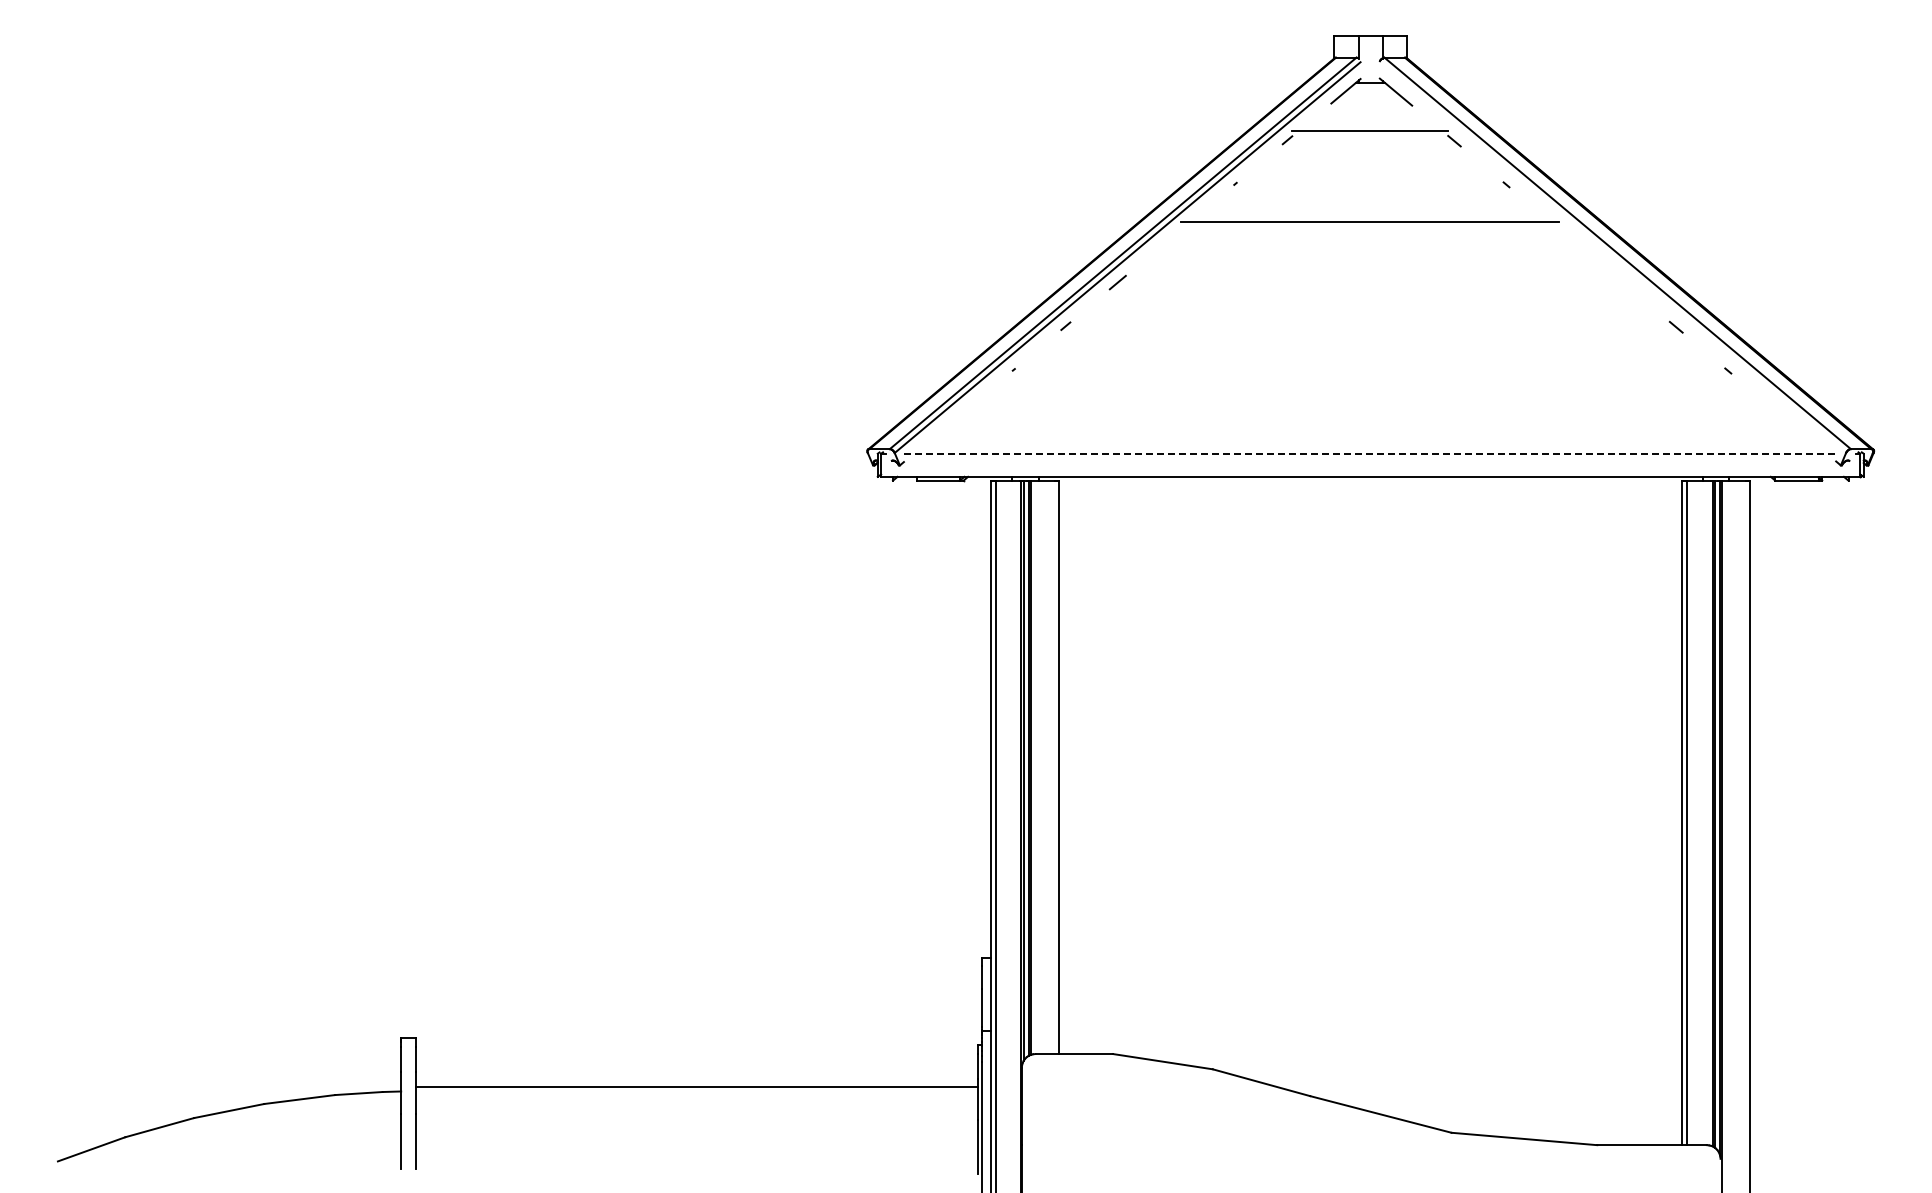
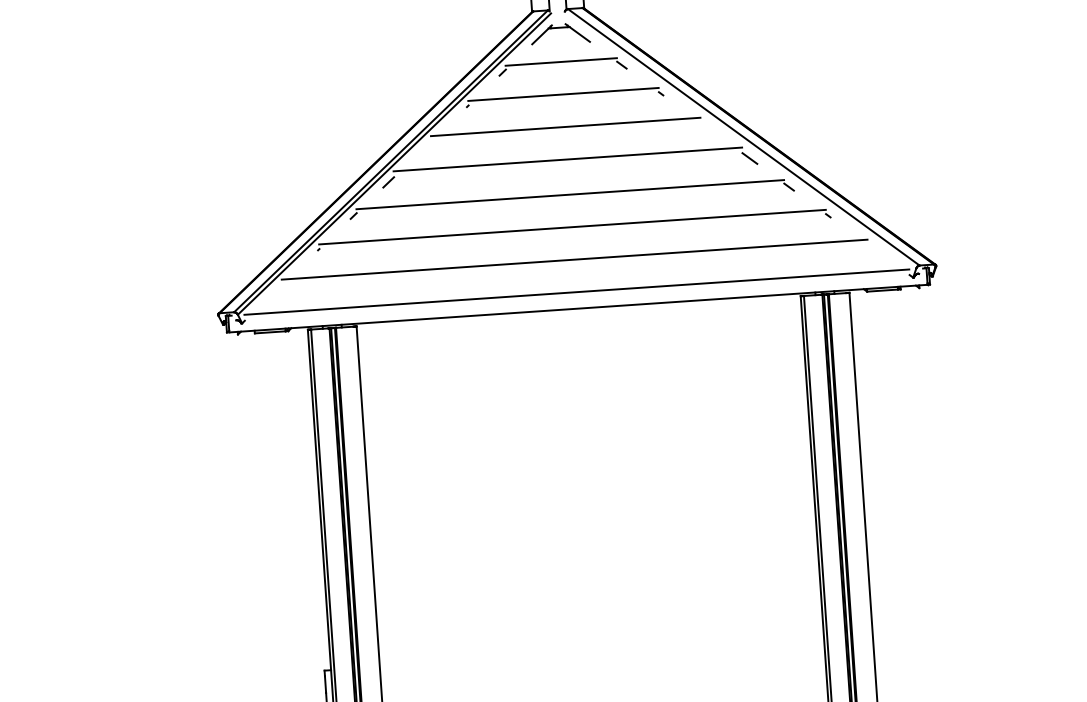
line: (1369, 176) -> (562, 94), added
line: (1369, 267) -> (567, 159), added
line: (1624, 283) -> (750, 158), added
line: (1369, 317) -> (569, 195), added
line: (1369, 362) -> (572, 227), added
line: (1369, 408) -> (574, 259), added
line: (1370, 453) -> (577, 291), dashed -> solid

